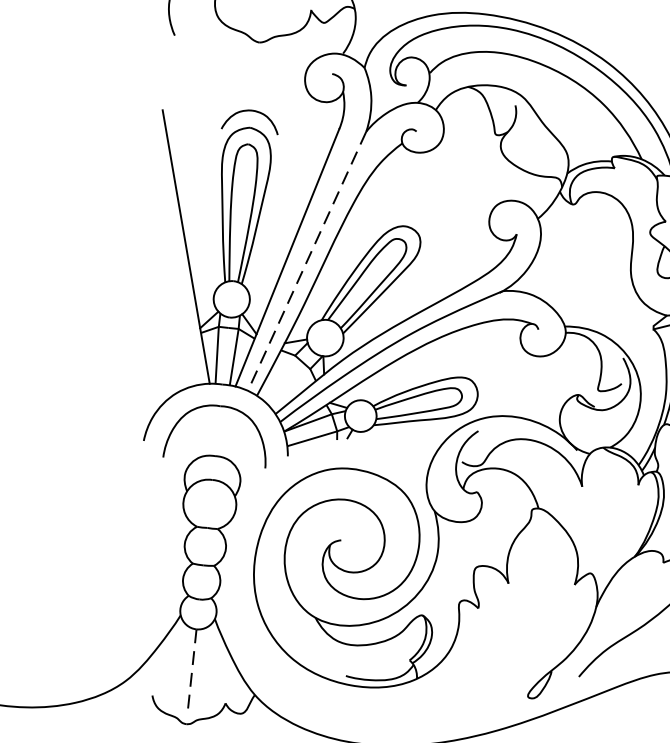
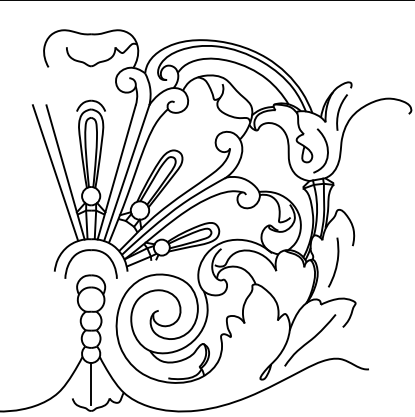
line: (166, 246) -> (55, 173), added
line: (306, 261) -> (126, 173), dashed -> solid
line: (192, 669) -> (91, 383), dashed -> solid

